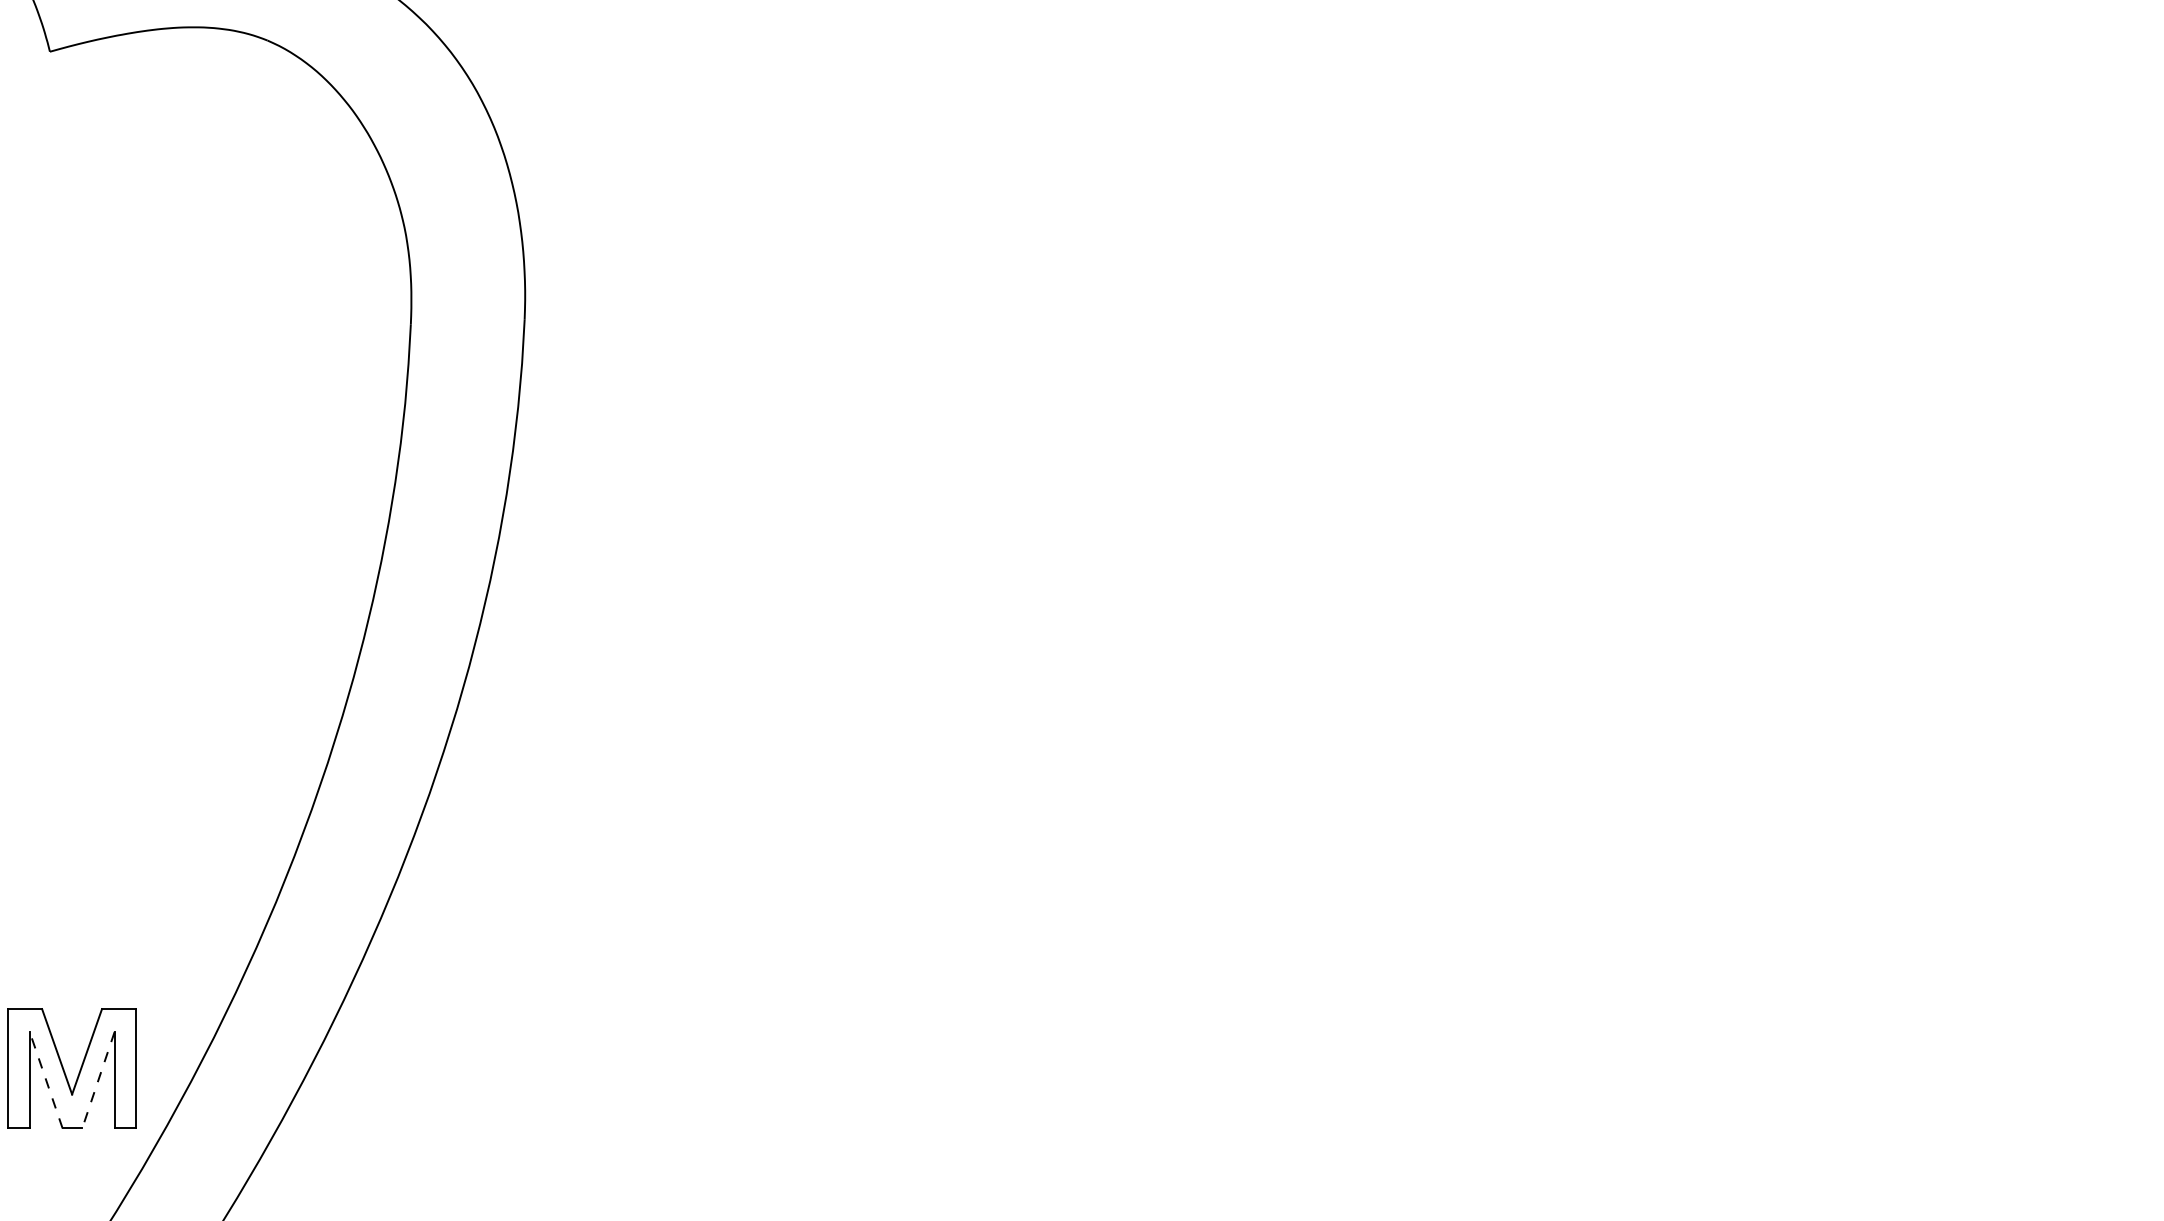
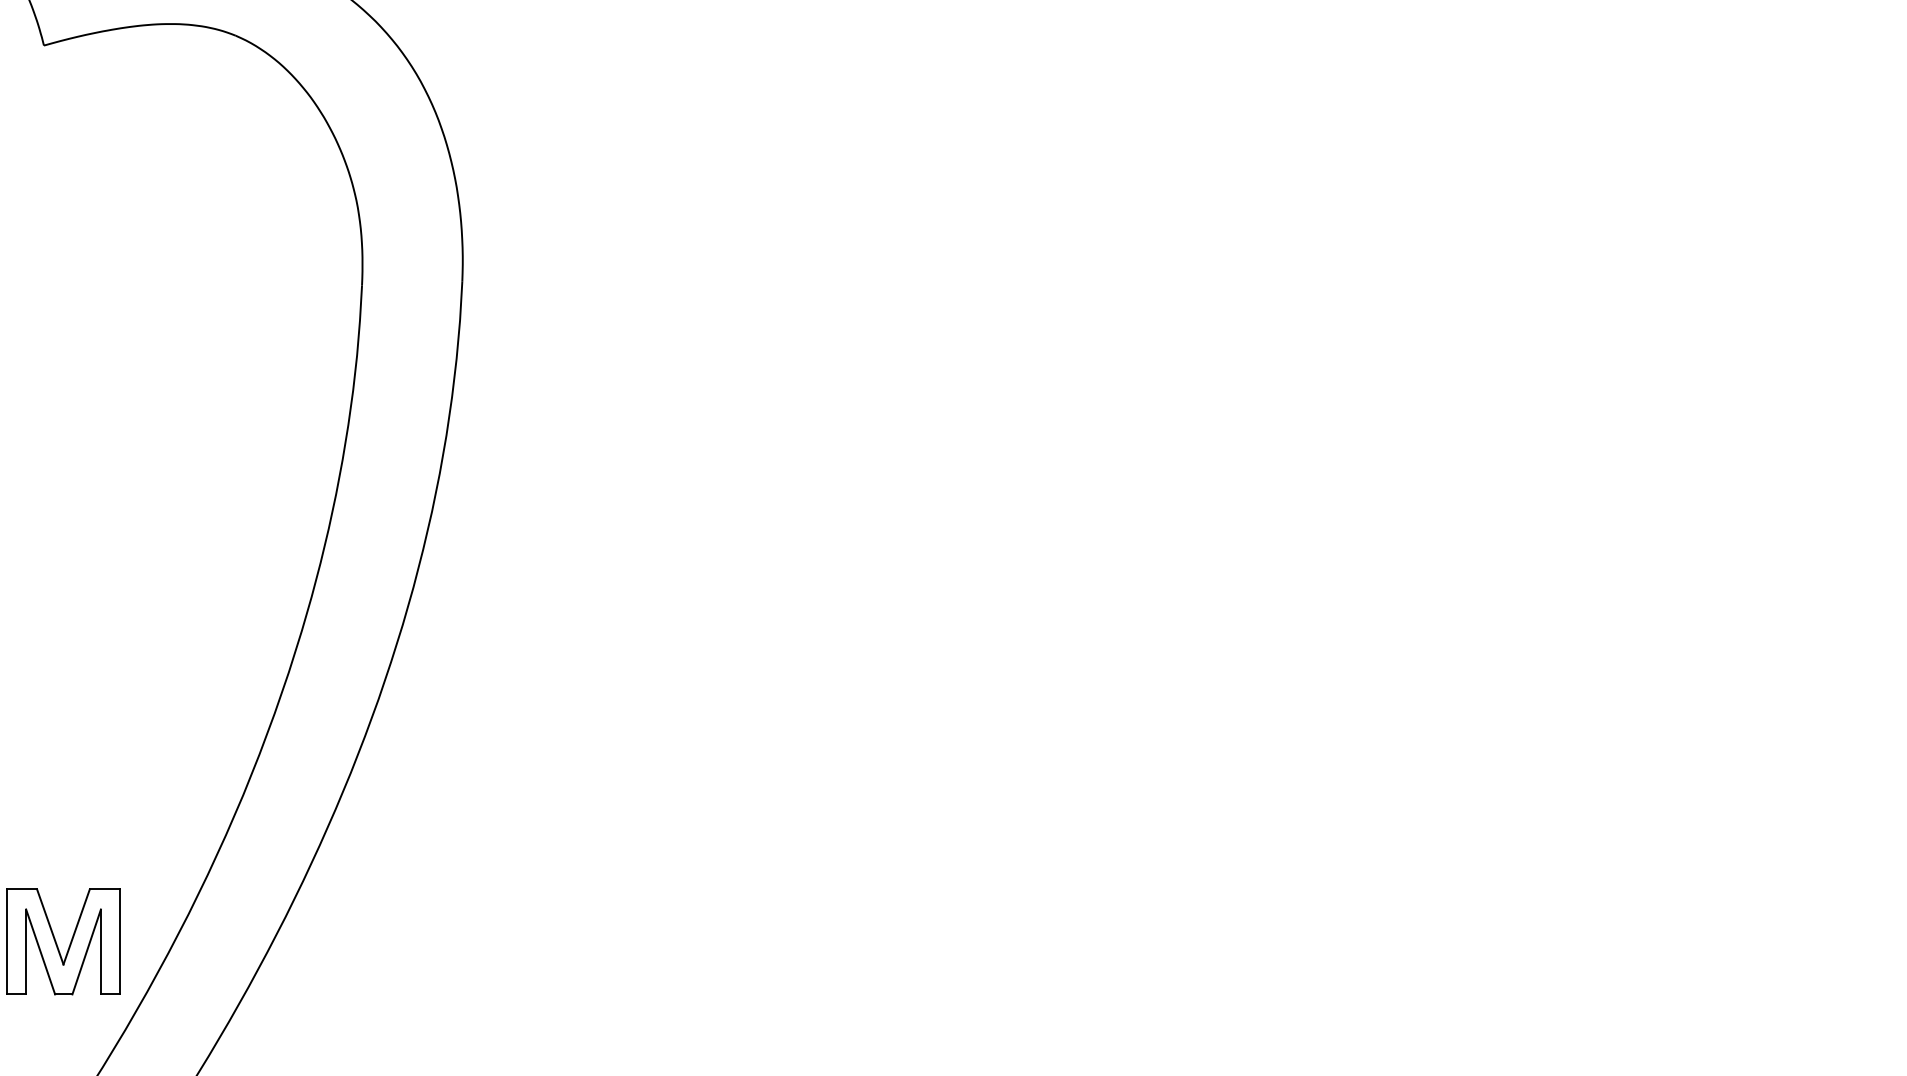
line: (46, 1079) -> (40, 951), dashed -> solid
line: (98, 1079) -> (86, 951), dashed -> solid

